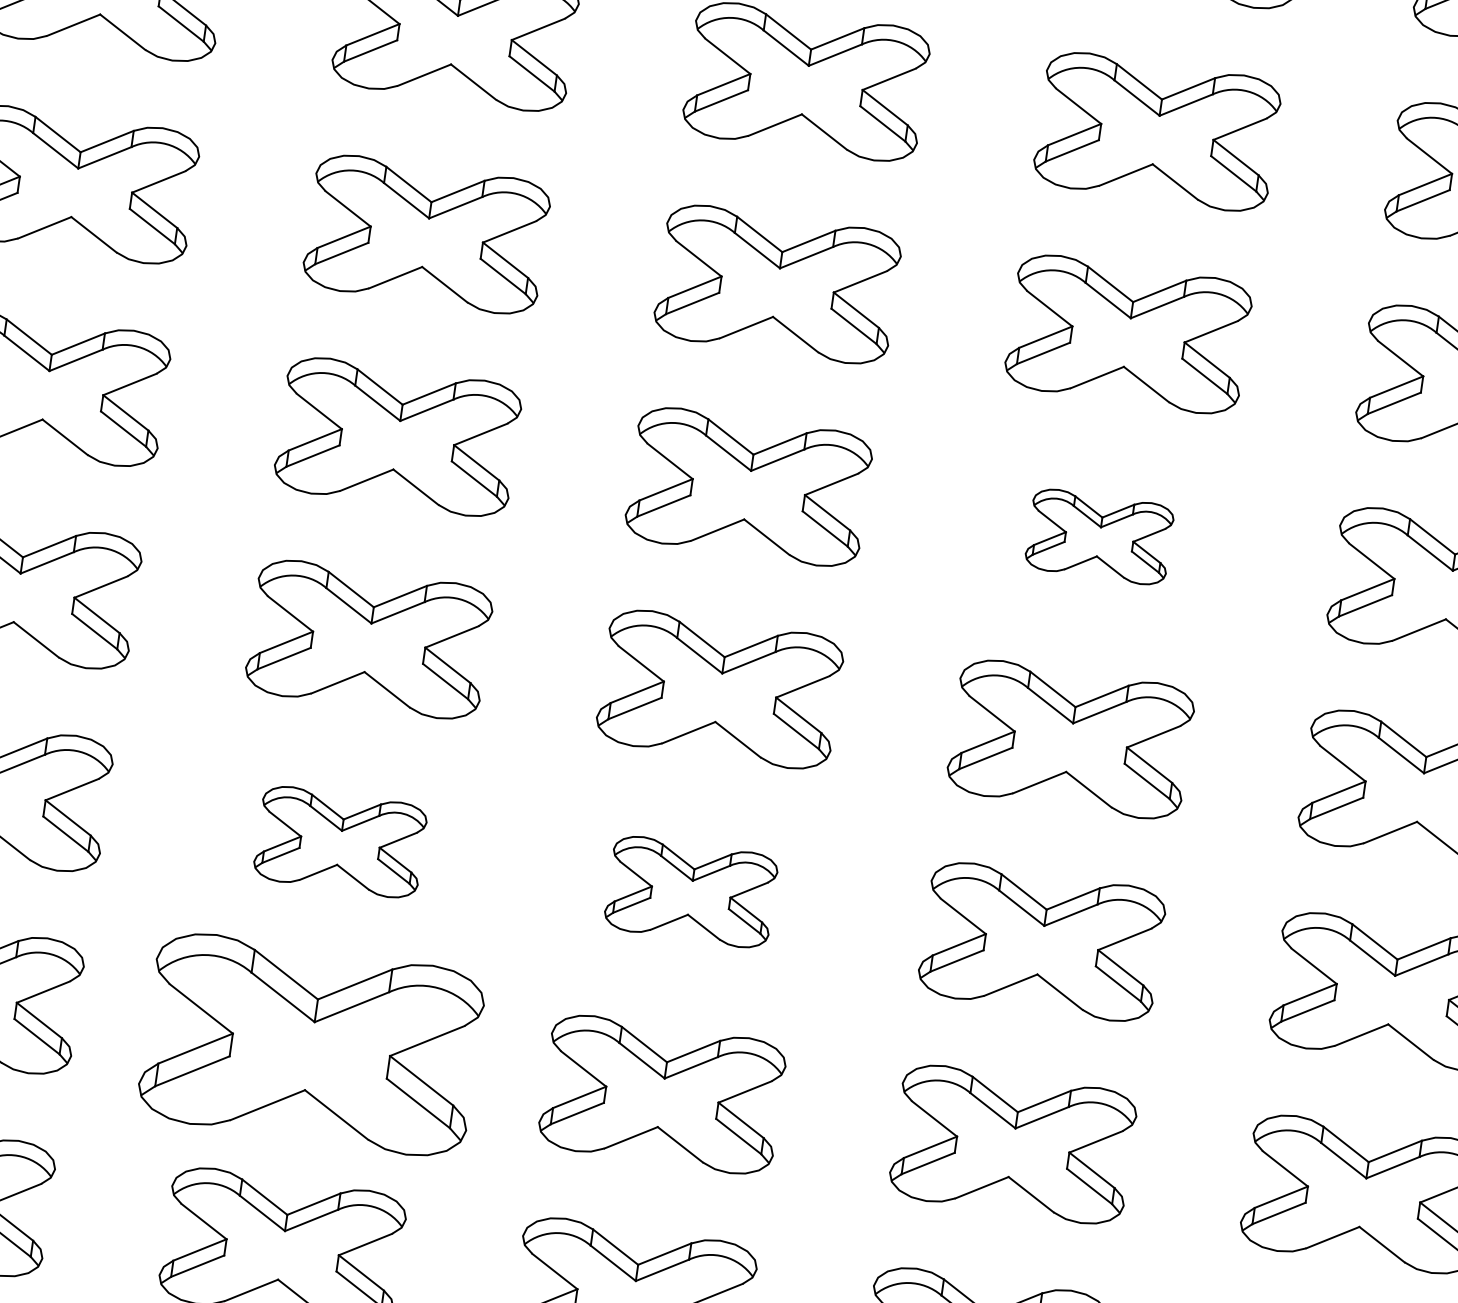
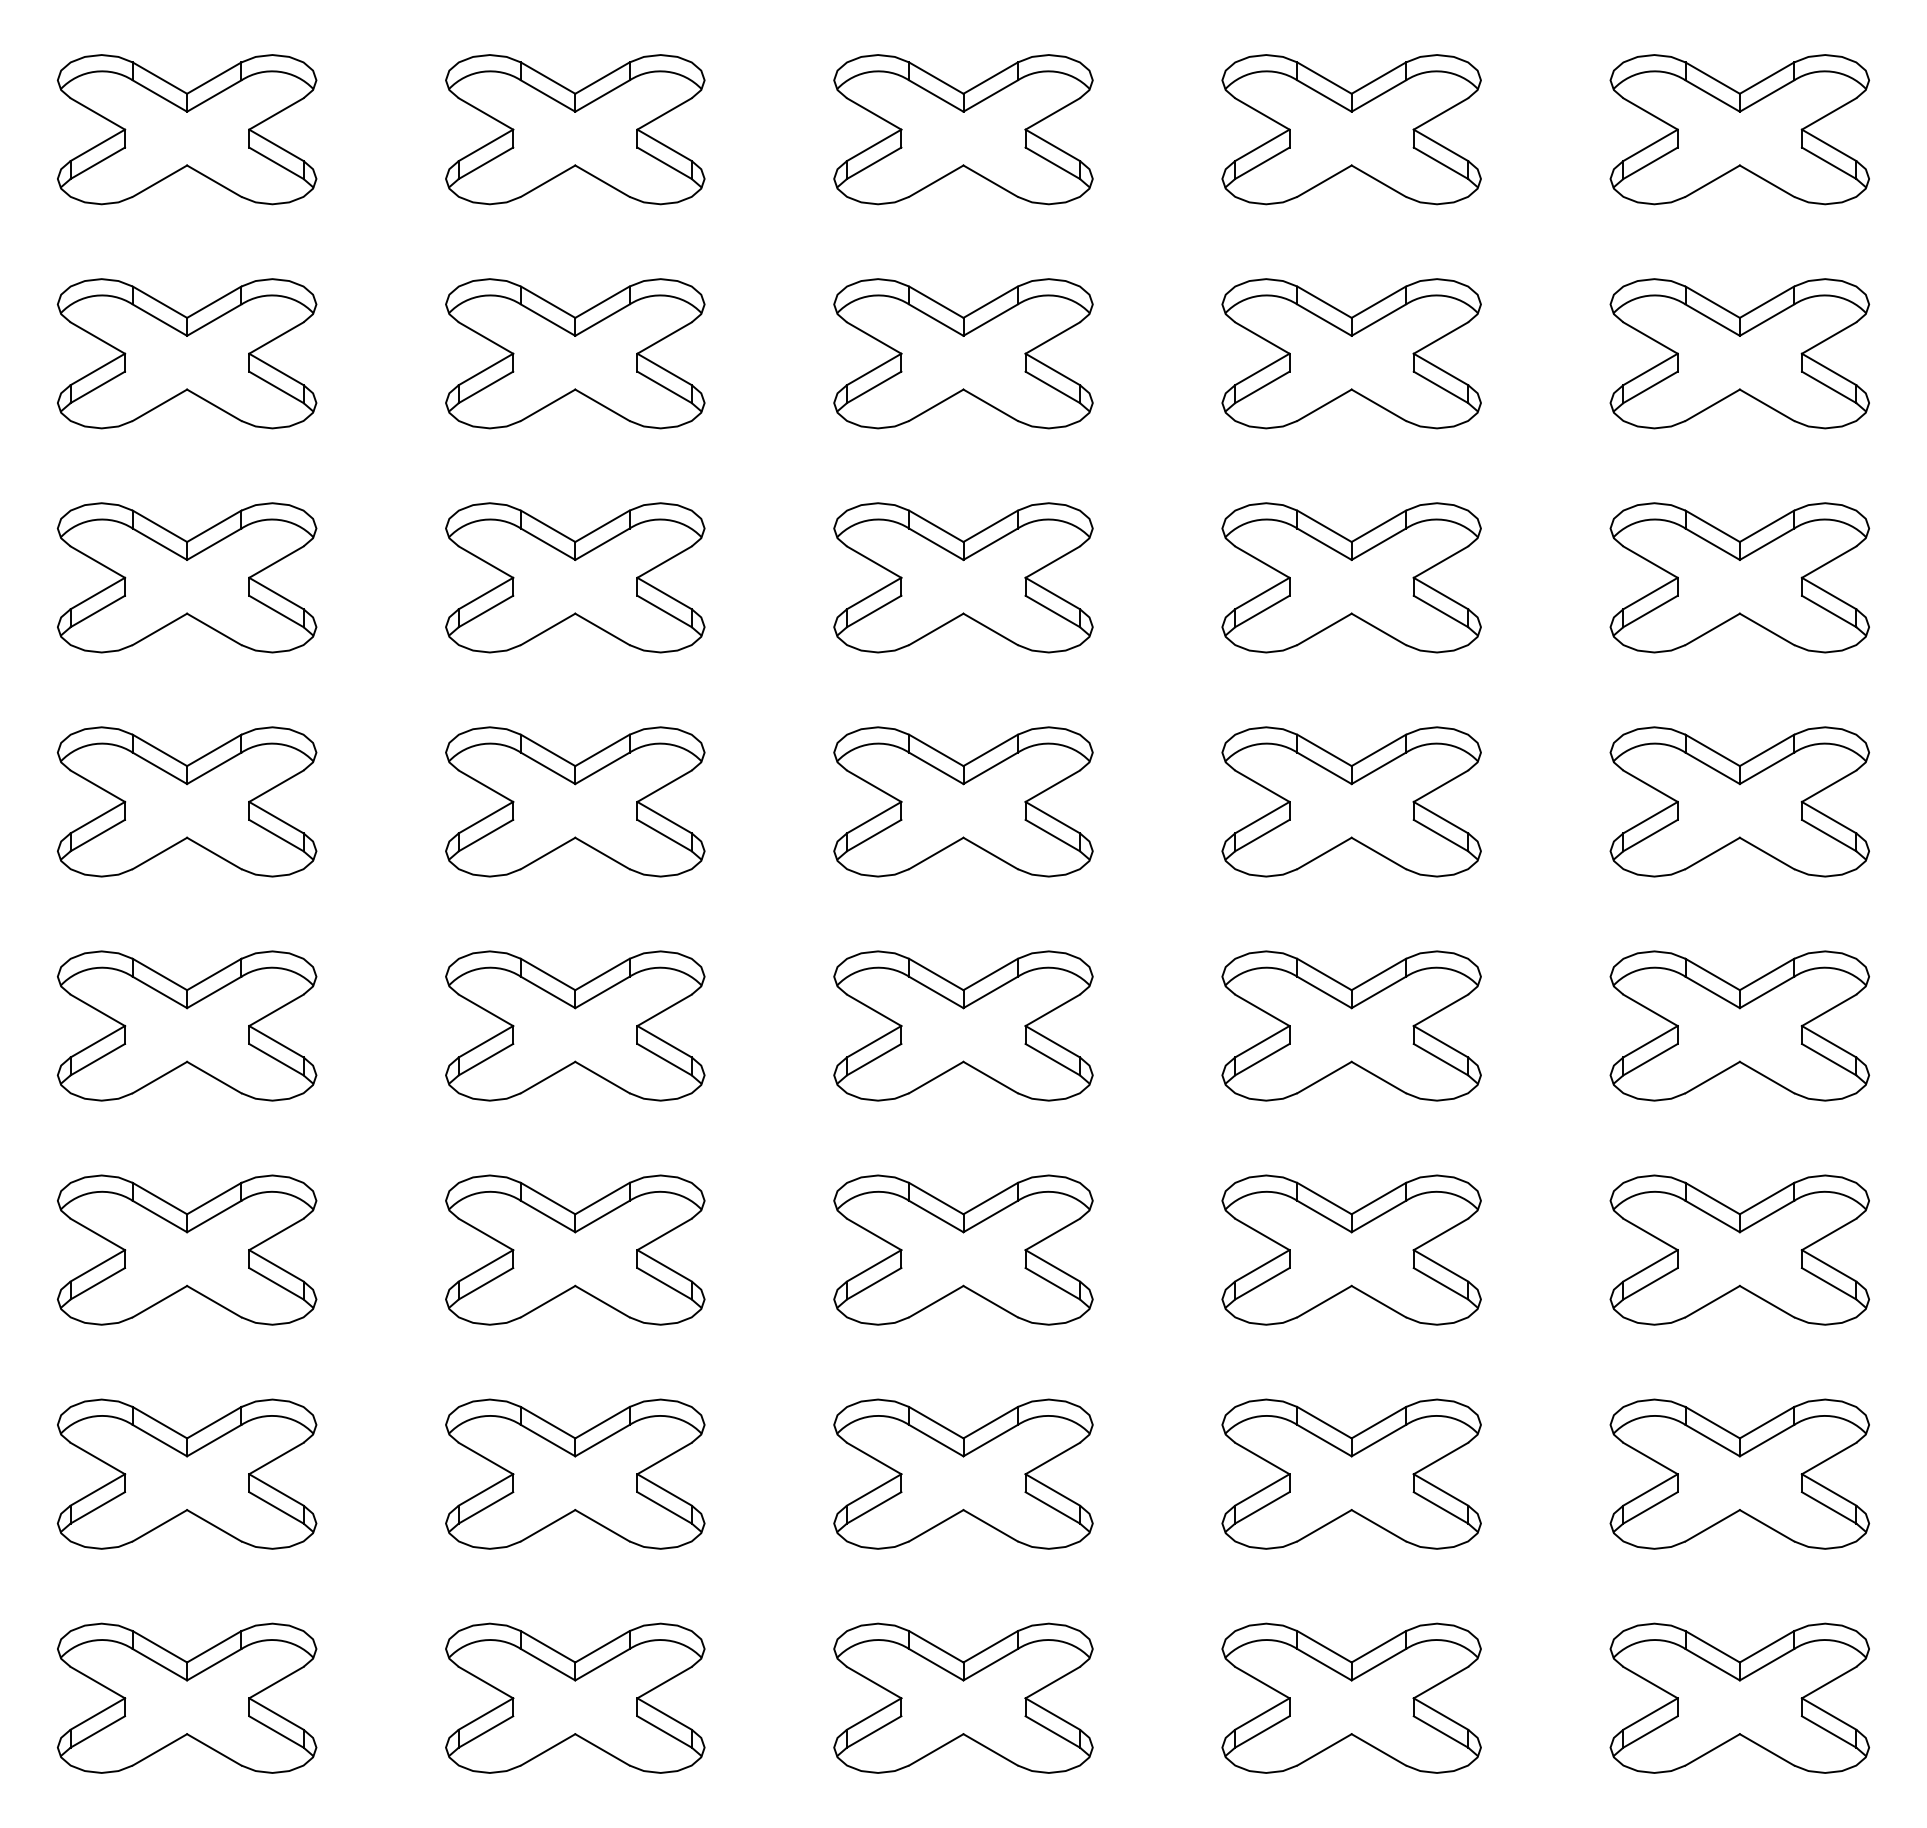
part: (1099, 536) -> (1351, 801), size x1.67
part: (340, 841) -> (575, 1249), size x1.43
part: (691, 891) -> (963, 1249), size x1.43
part: (311, 1044) -> (575, 1473), size x0.71

